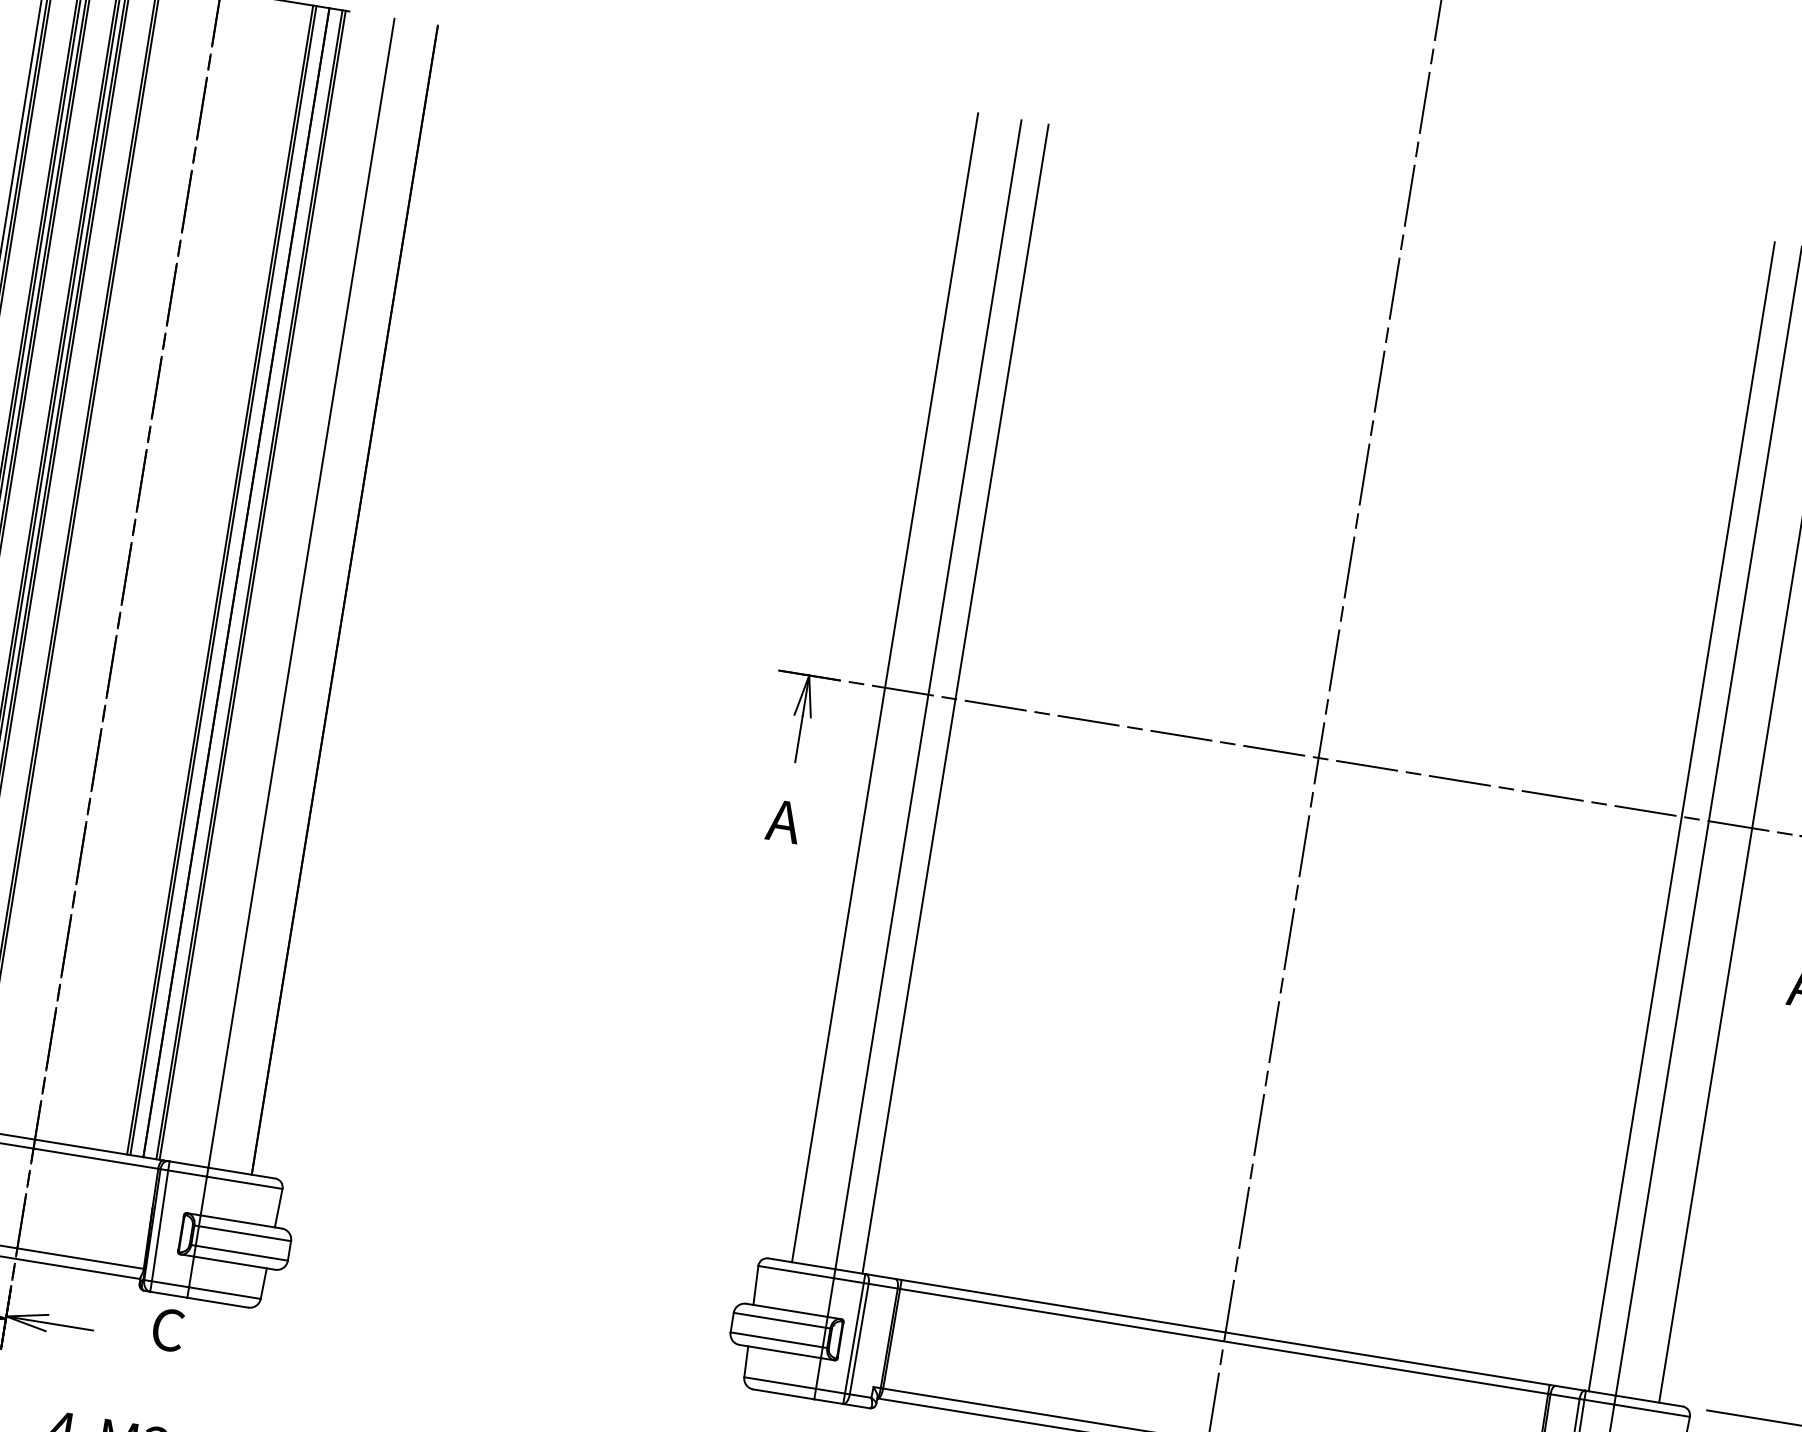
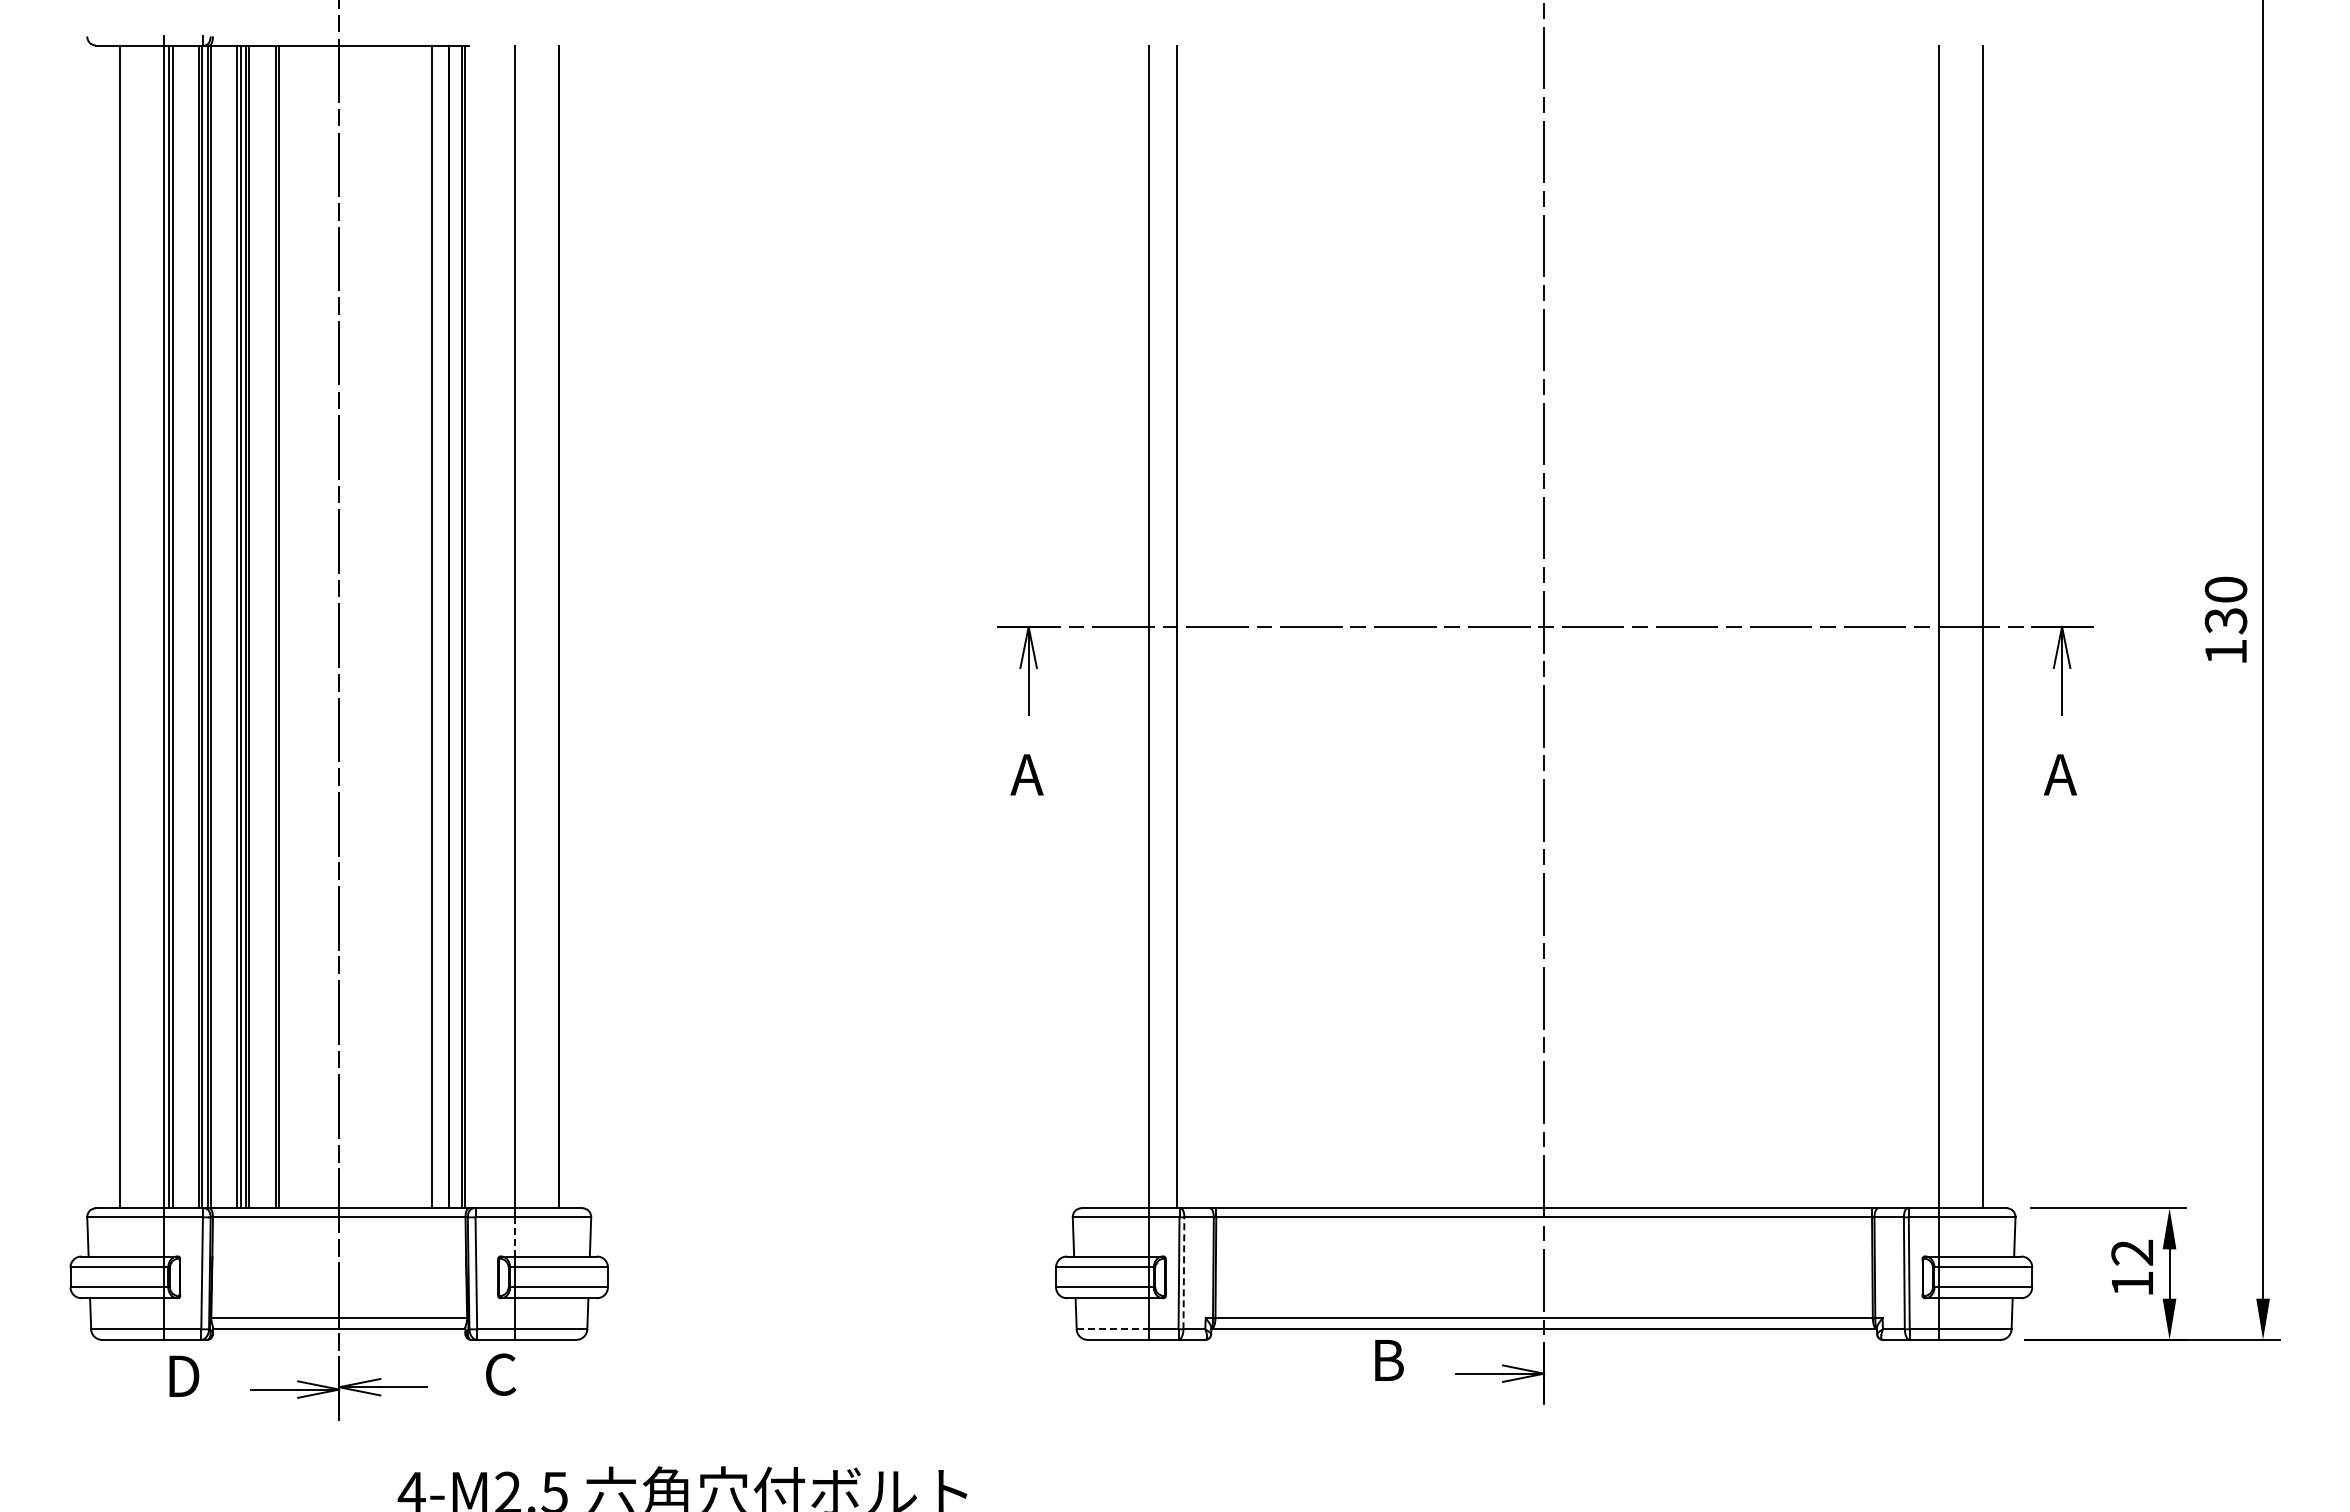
line: (223, 580) -> (435, 626), removed
line: (885, 687) -> (1105, 626), removed
line: (1681, 816) -> (1911, 626), removed
line: (203, 1195) -> (514, 1236), solid -> dashed
line: (858, 1339) -> (1183, 1273), solid -> dashed
line: (780, 1383) -> (1113, 1329), solid -> dashed

